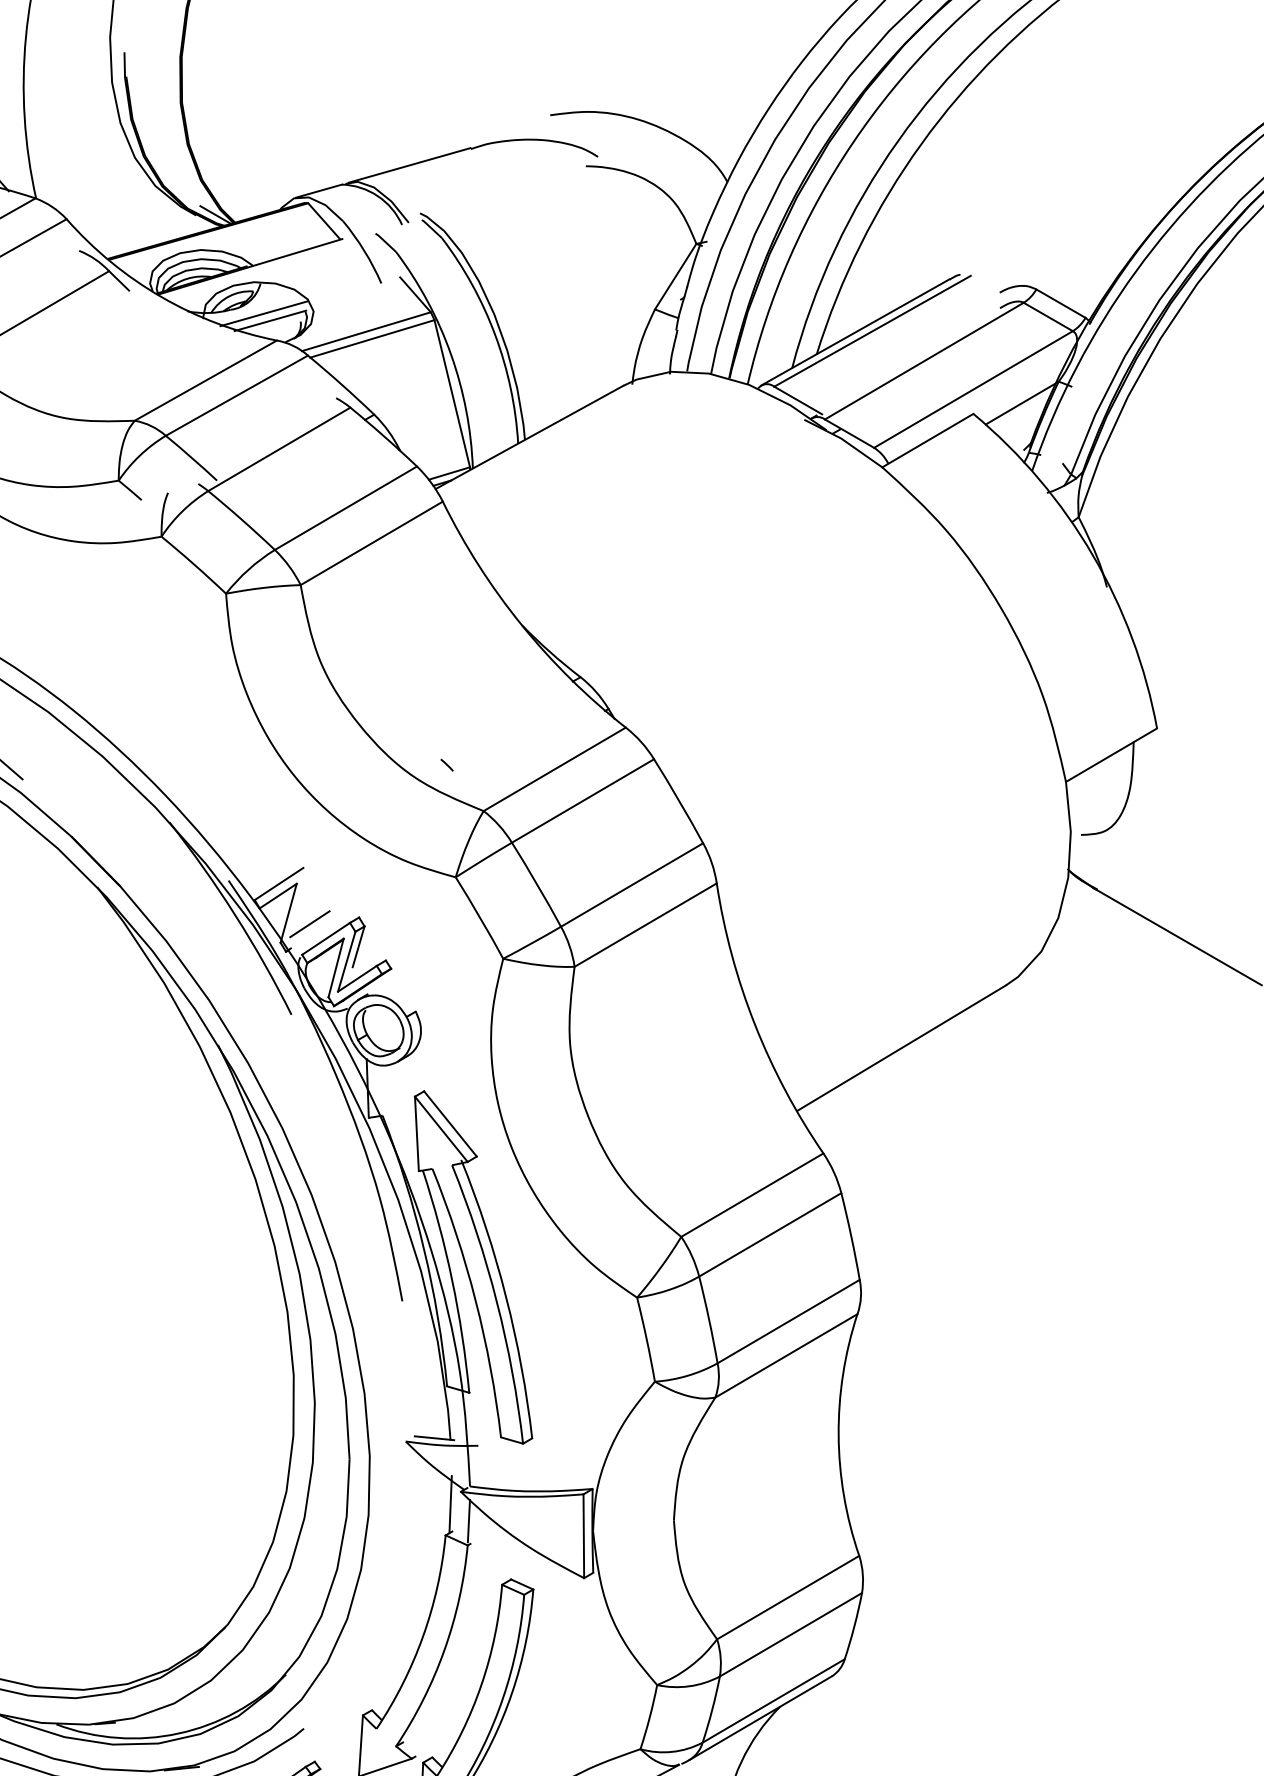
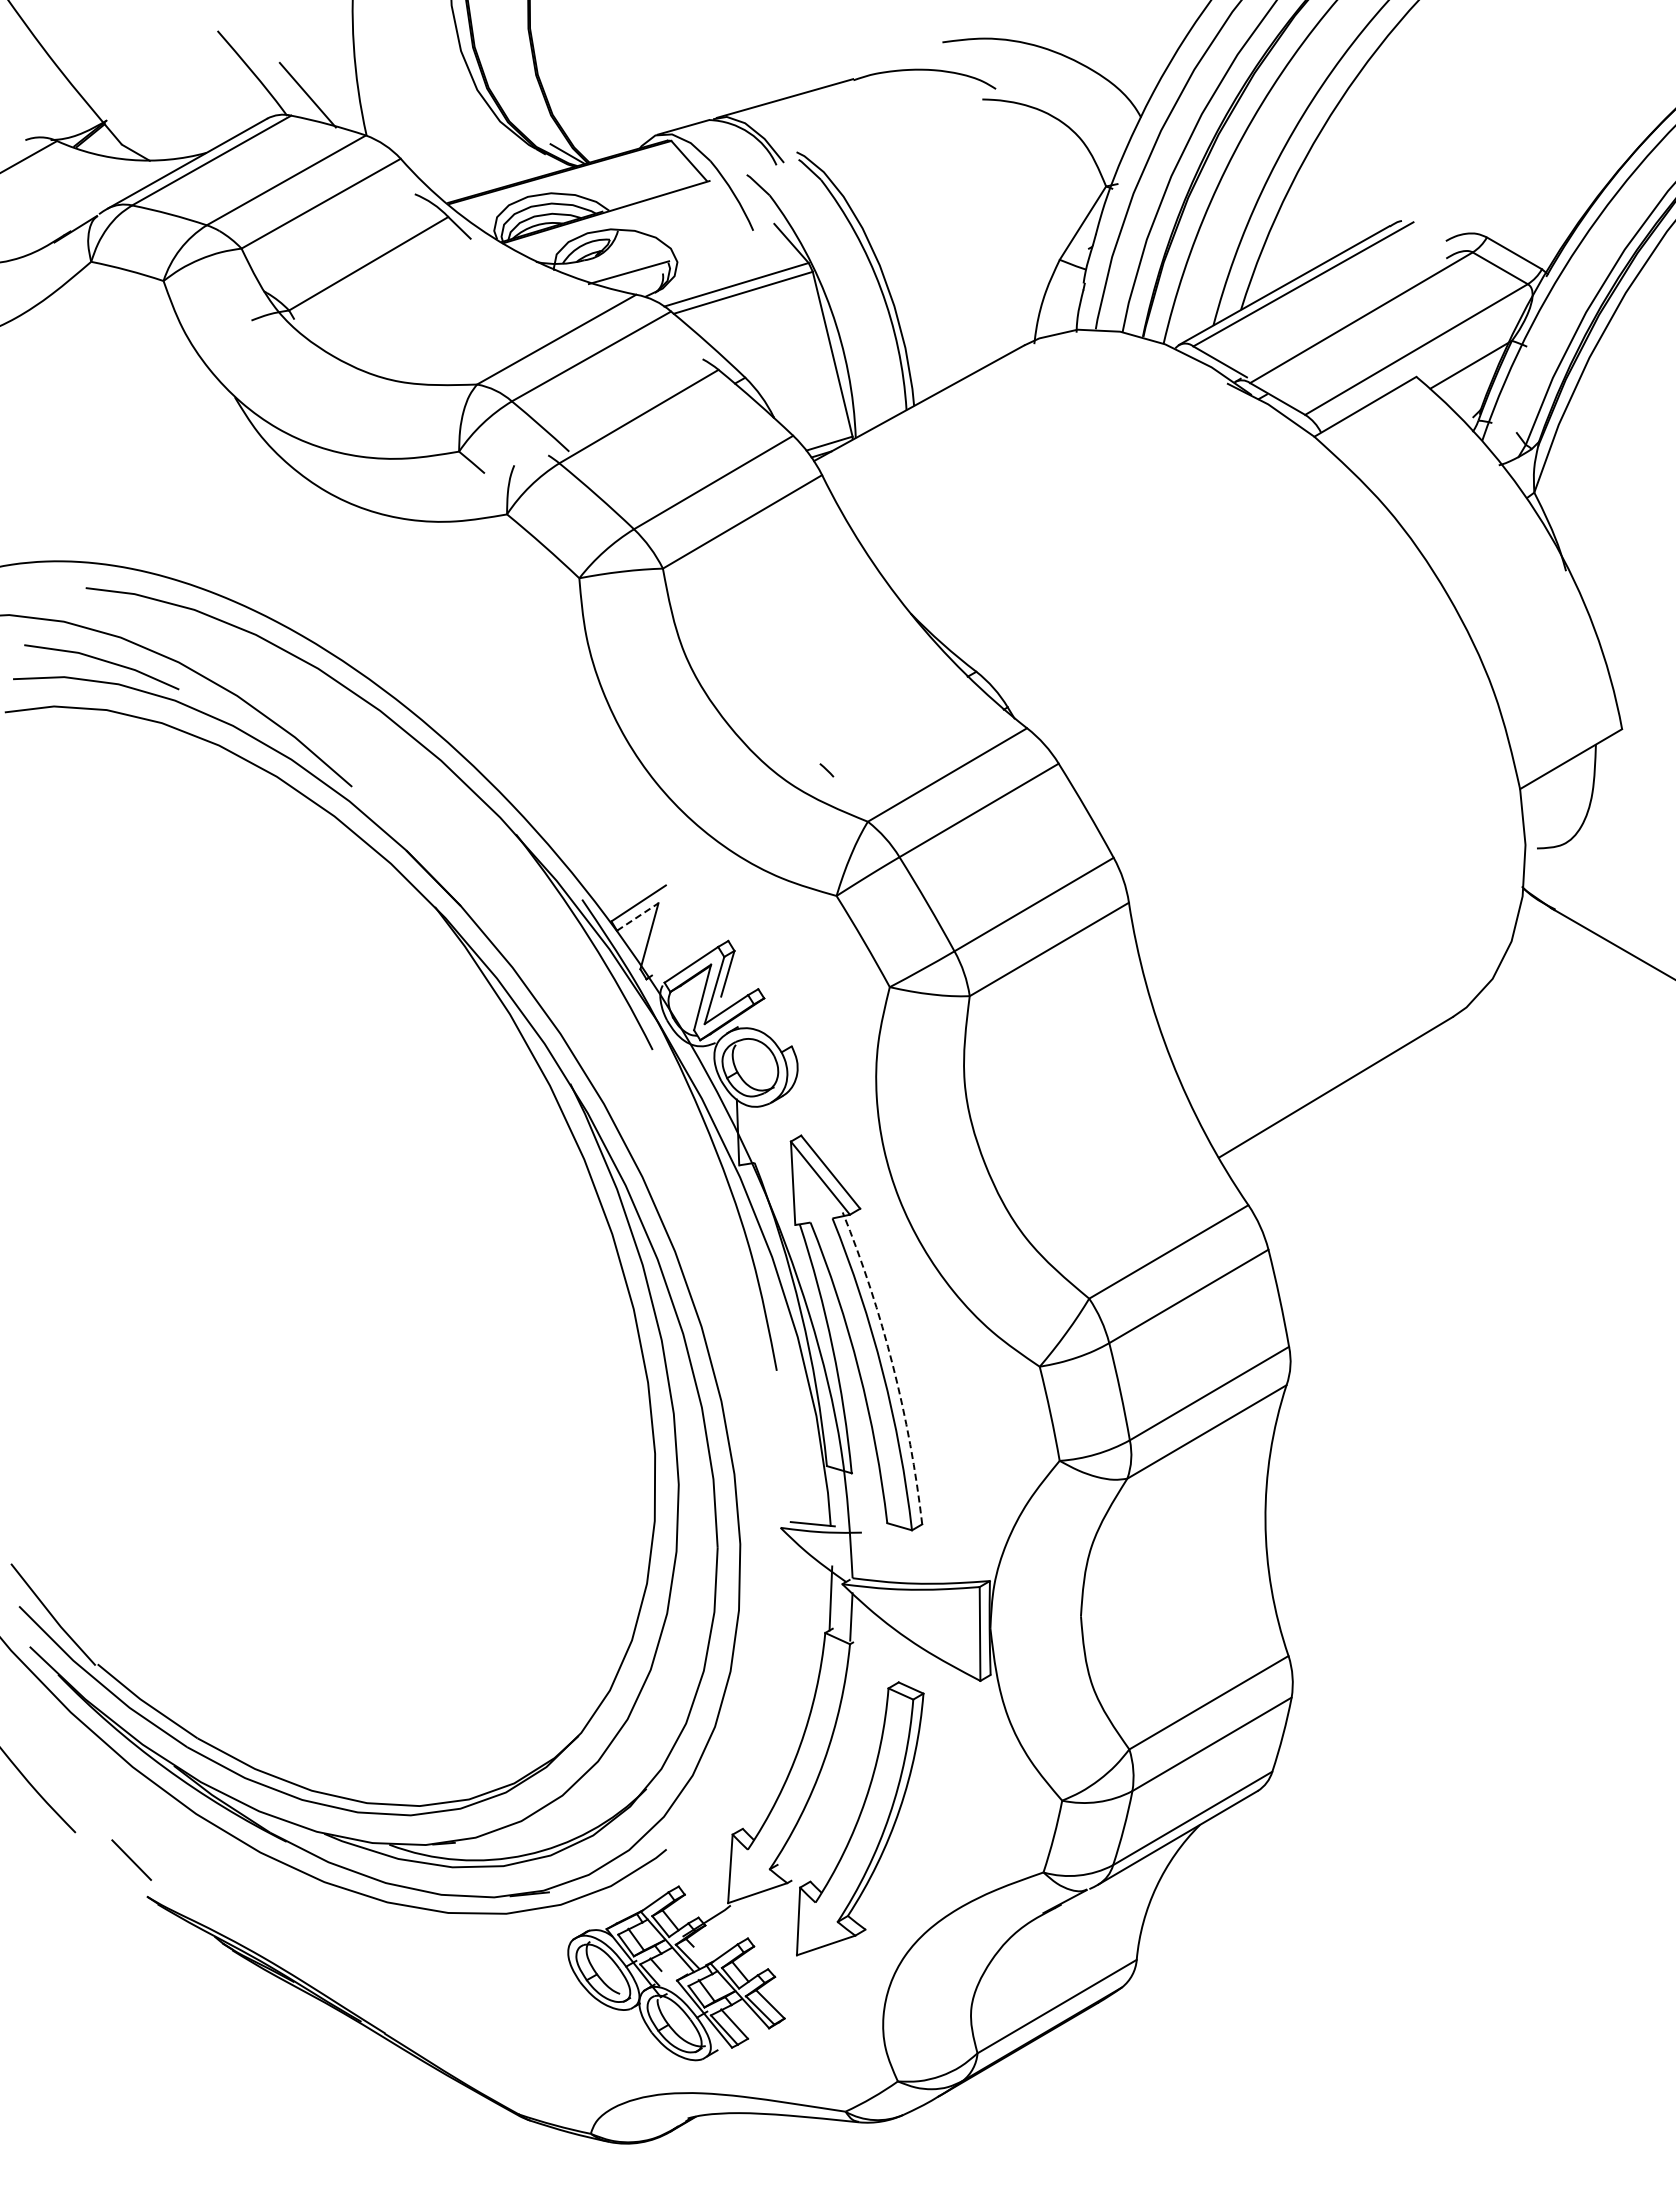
line: (263, 313) -> (621, 264), removed
line: (277, 895) -> (637, 916), solid -> dashed
line: (310, 923) -> (673, 947), removed
arc: (505, 1296) -> (892, 1365), solid -> dashed

